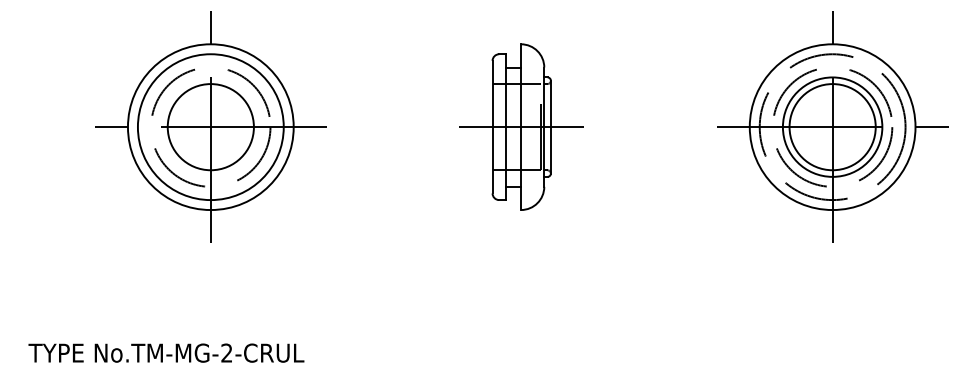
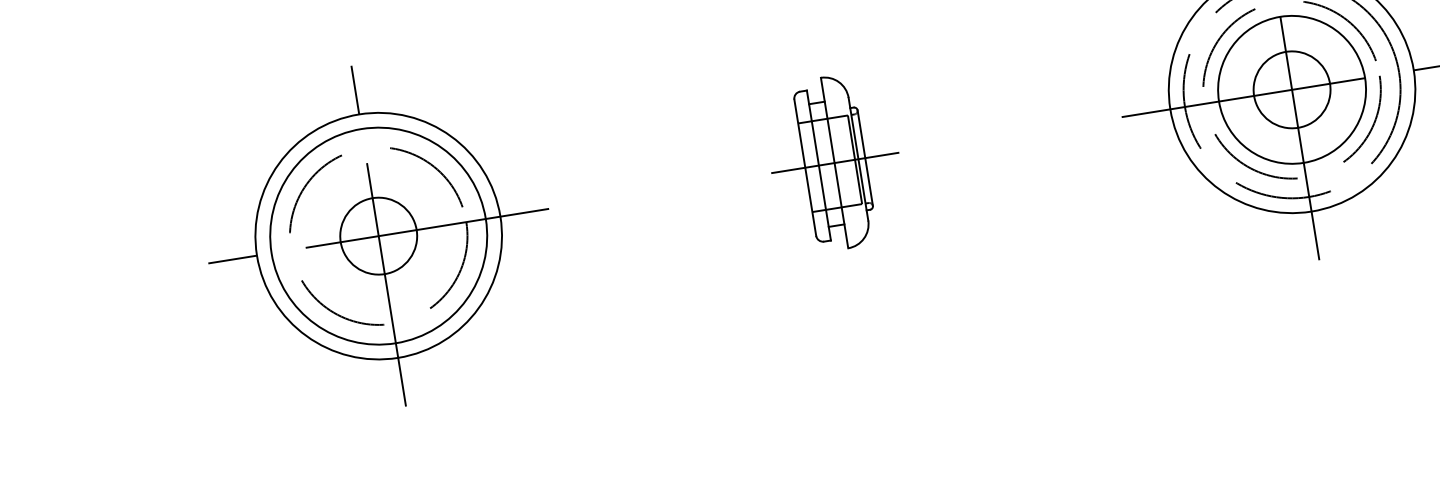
part: (521, 126) -> (834, 162), size x0.7
circle: (210, 127) -> (378, 236), size x0.6
circle: (832, 127) -> (1291, 90), size x0.6

